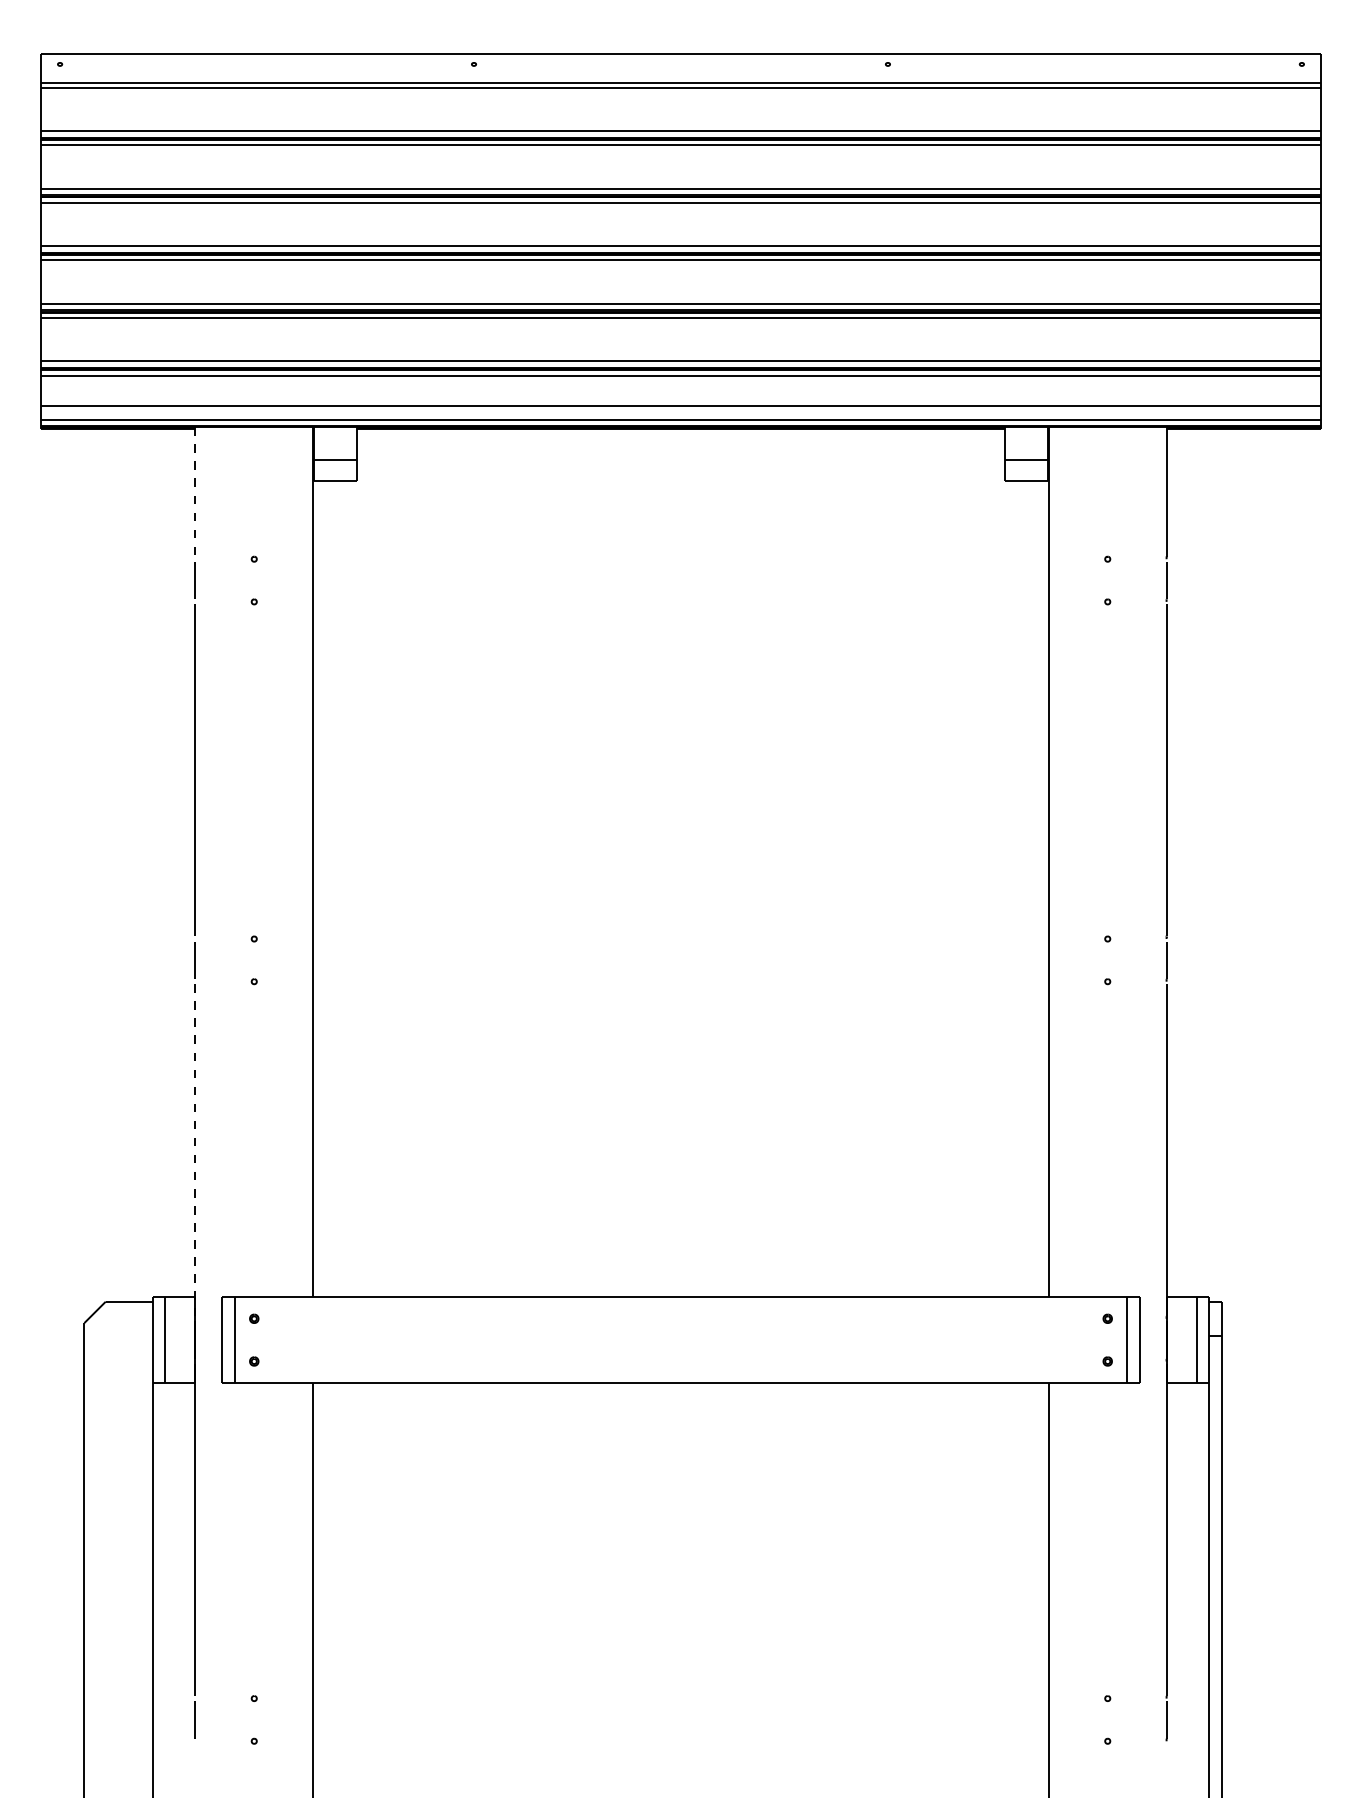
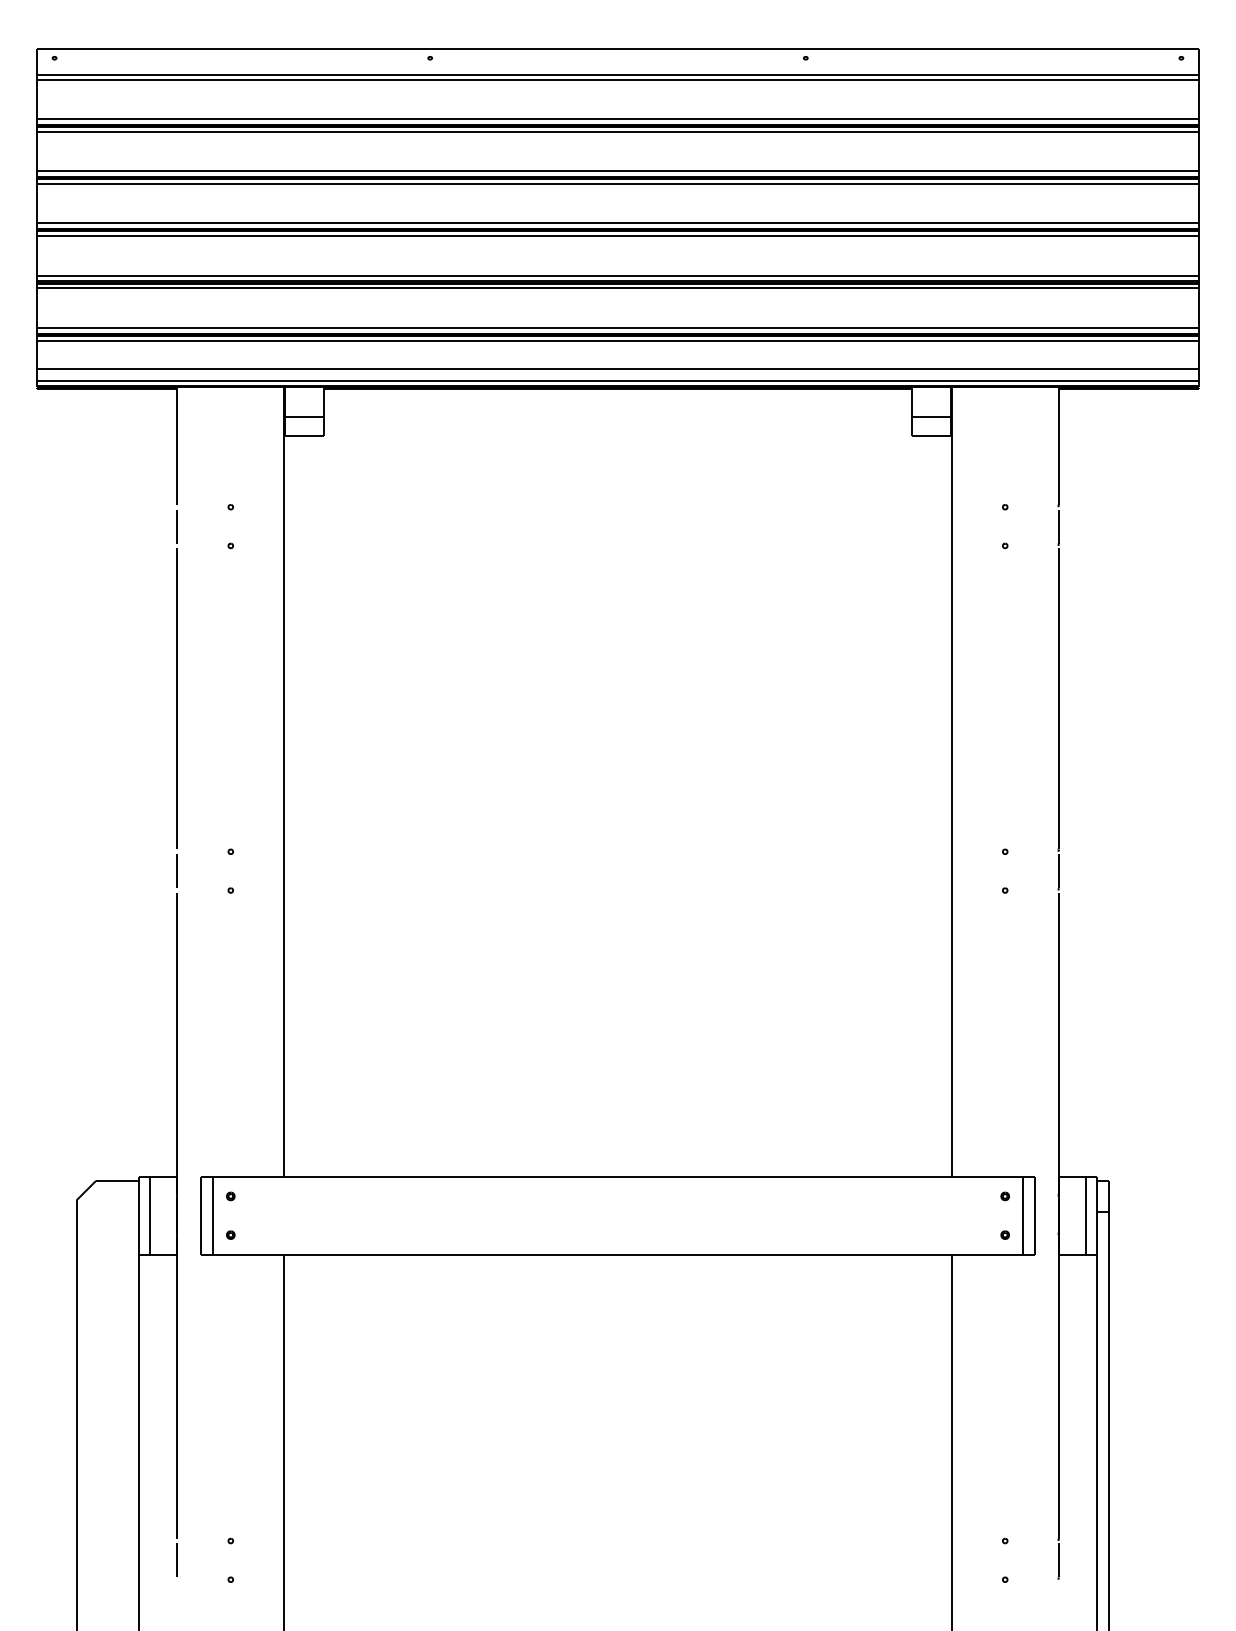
line: (195, 492) -> (177, 446), dashed -> solid
line: (195, 1150) -> (177, 1043), dashed -> solid

